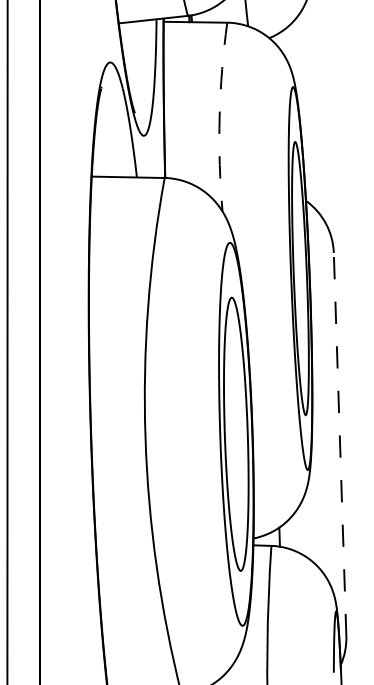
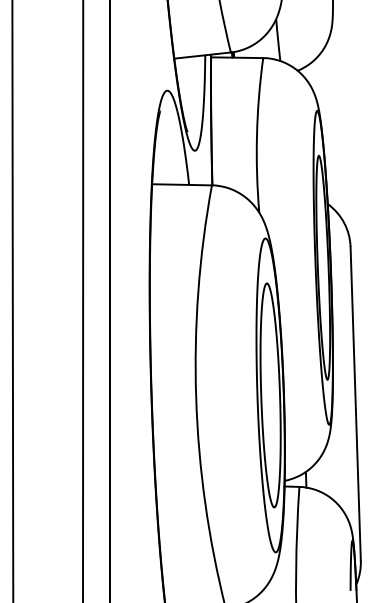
arc: (219, 117) -> (256, 135), dashed -> solid
line: (339, 444) -> (355, 403), dashed -> solid

